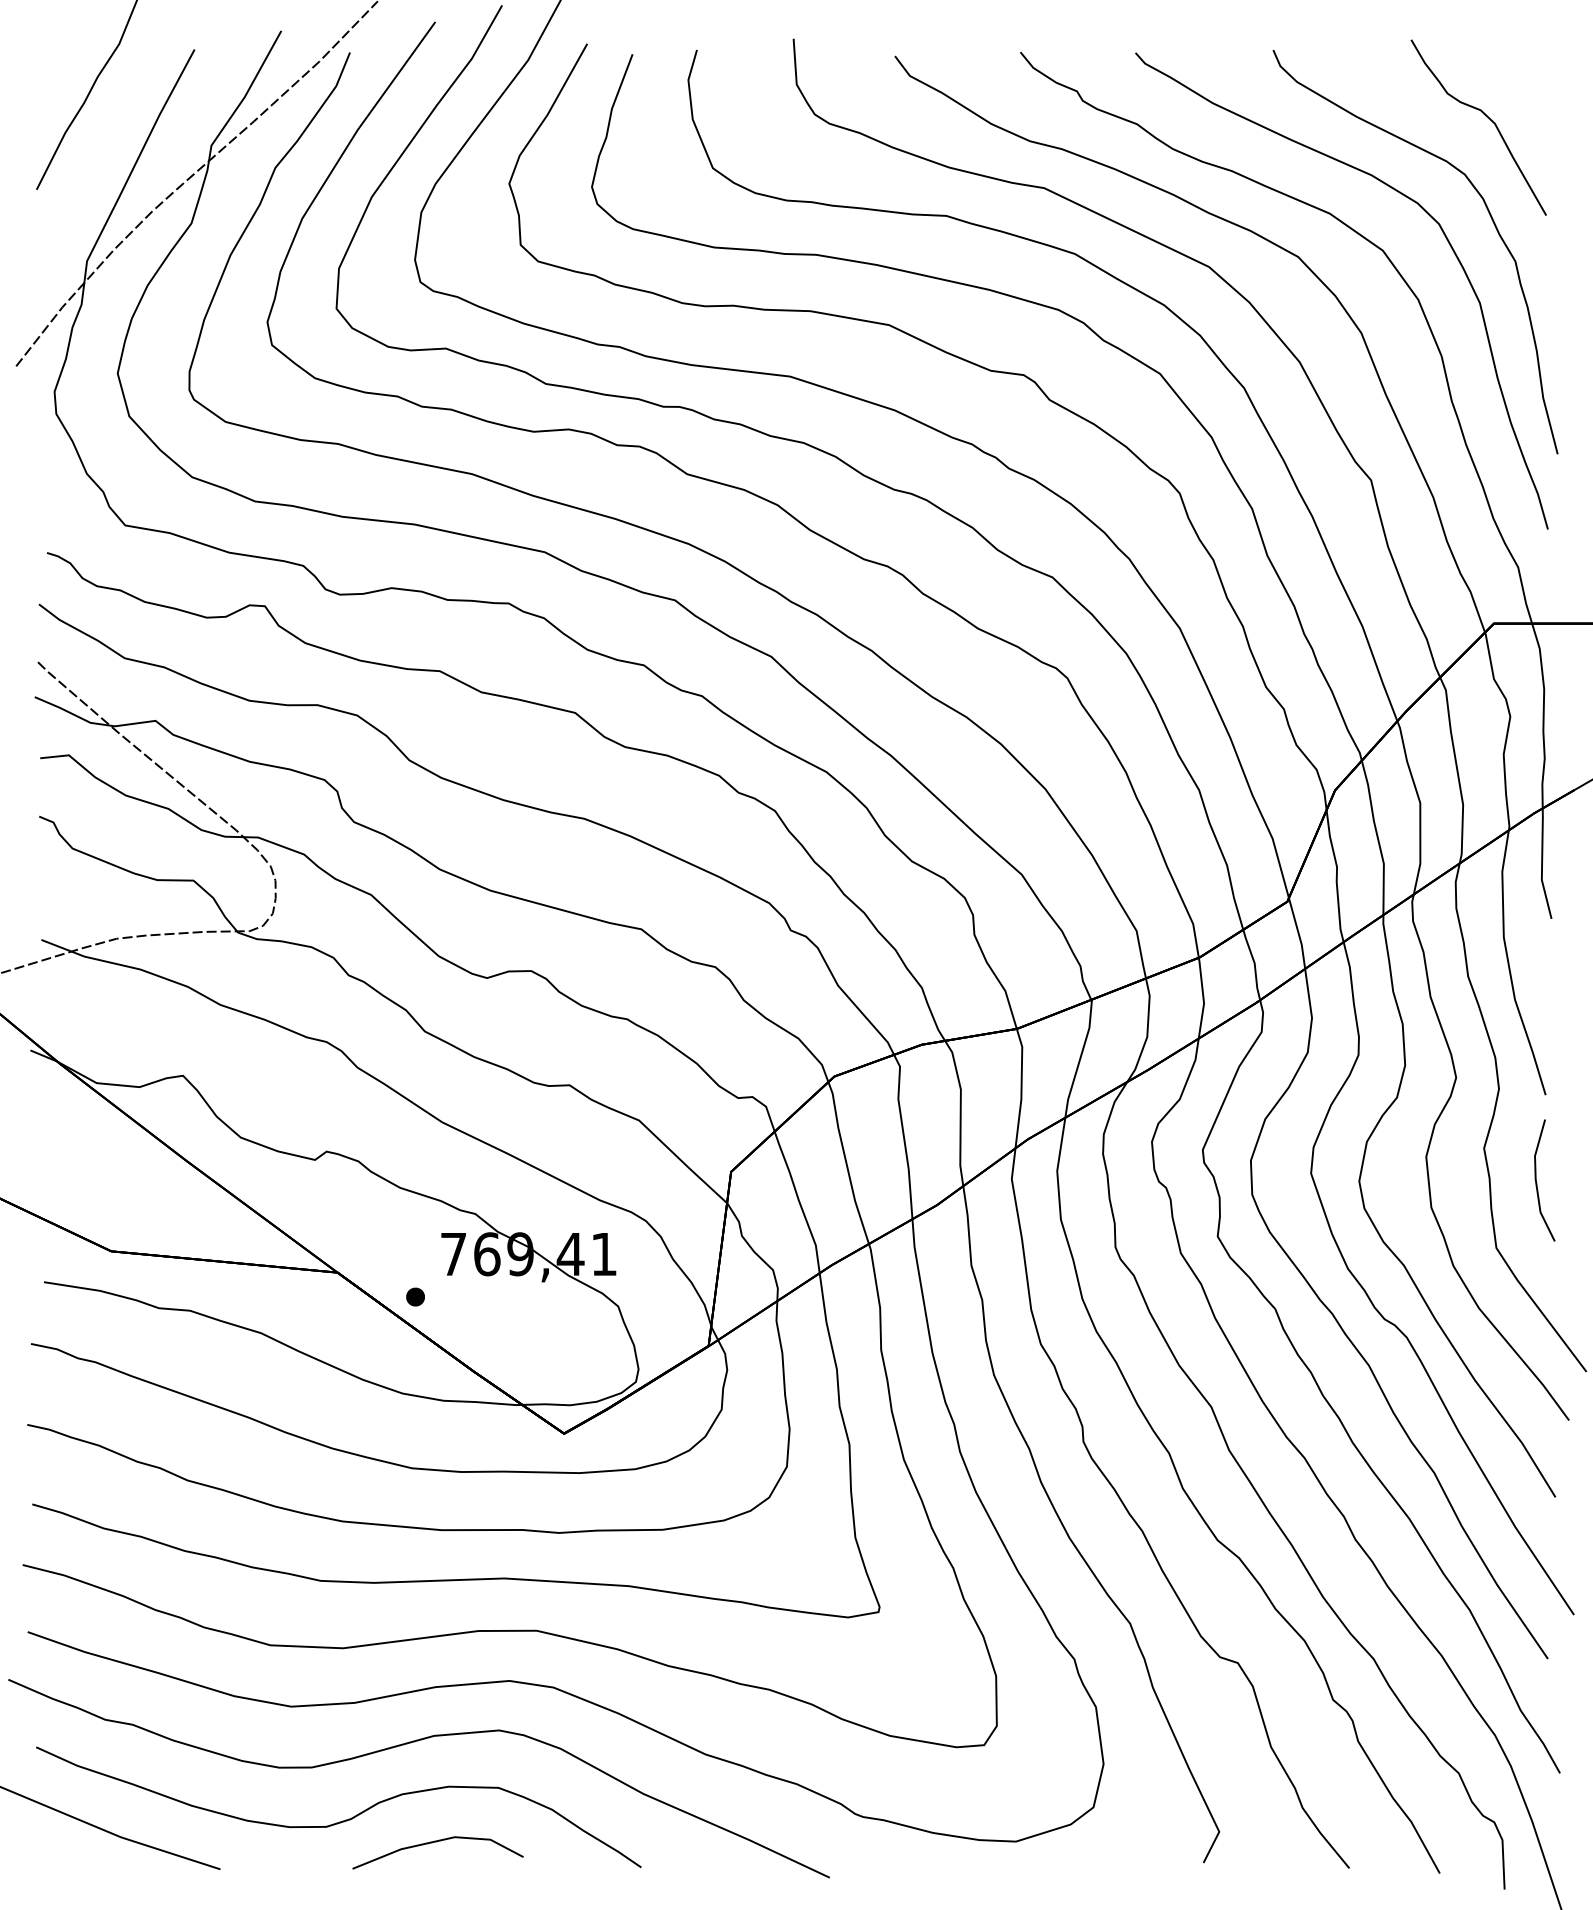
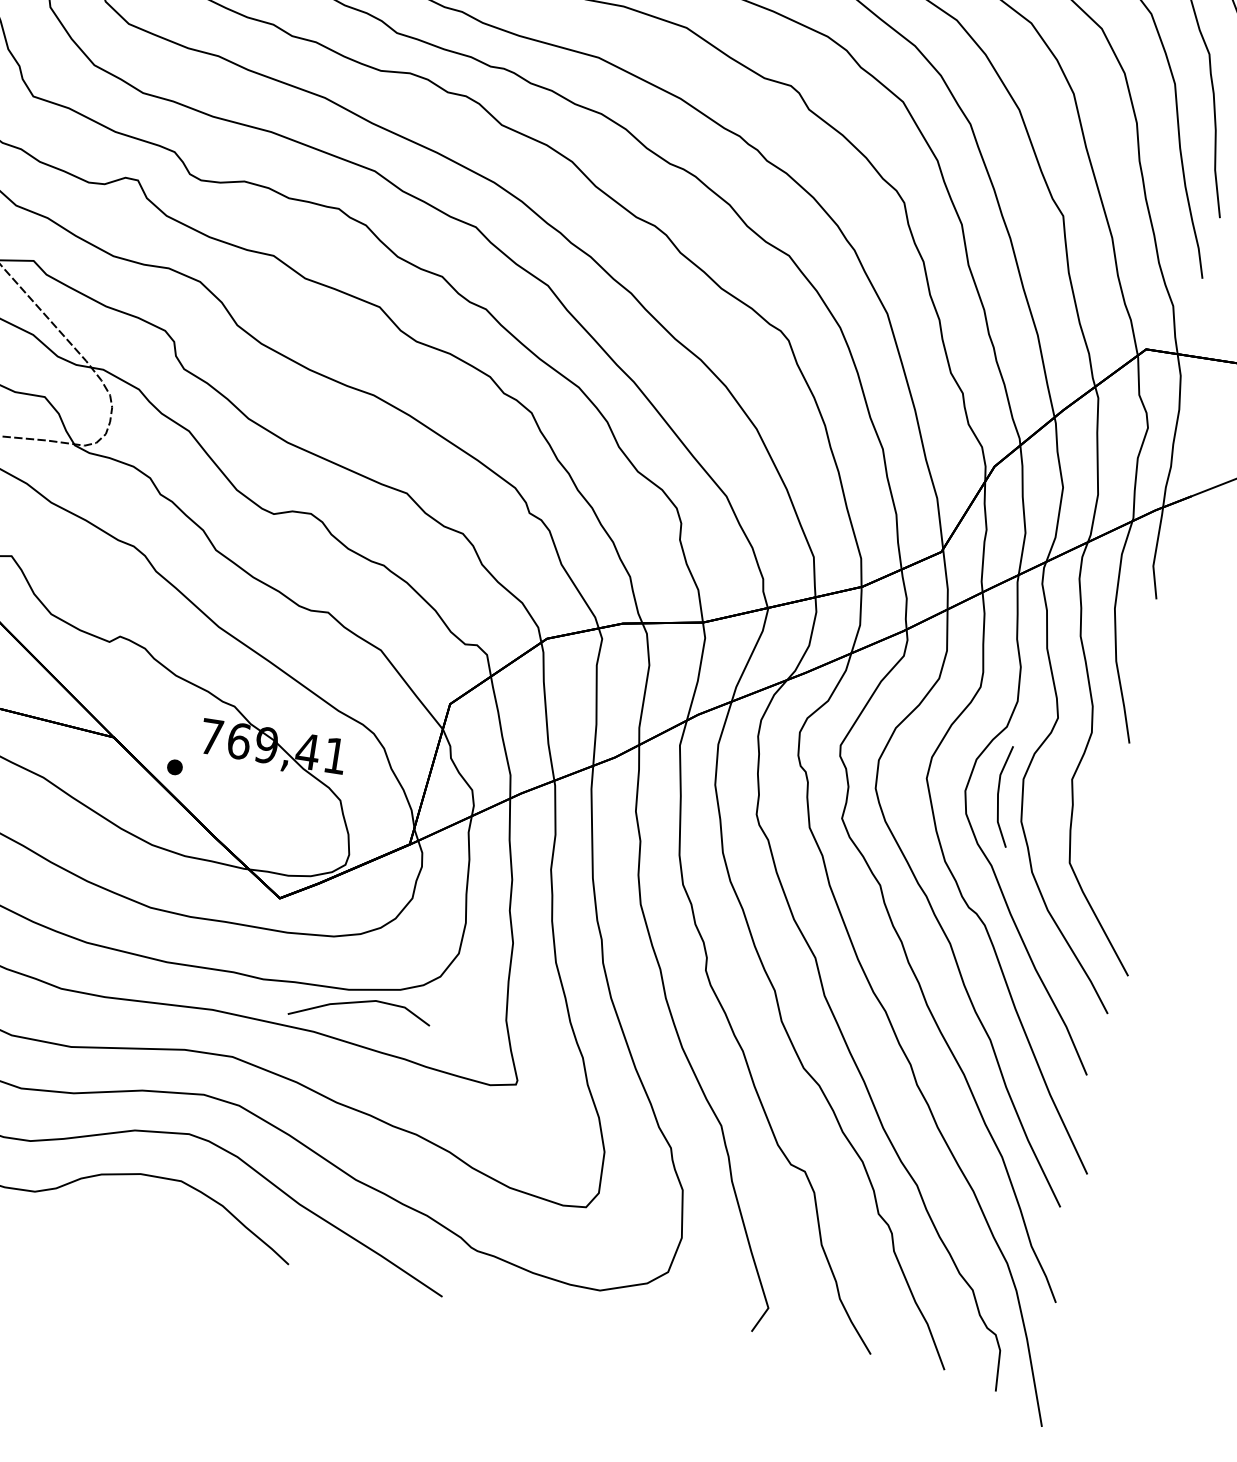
line: (1537, 1182) -> (999, 797), moved
line: (436, 1842) -> (360, 1003), moved

